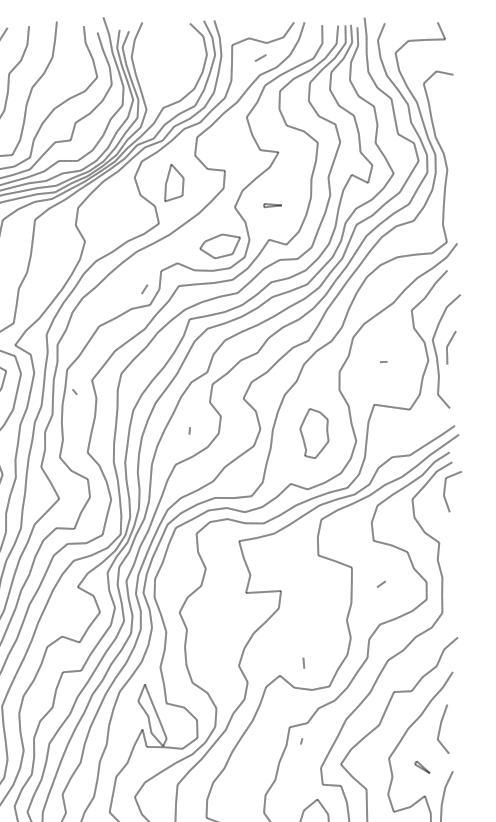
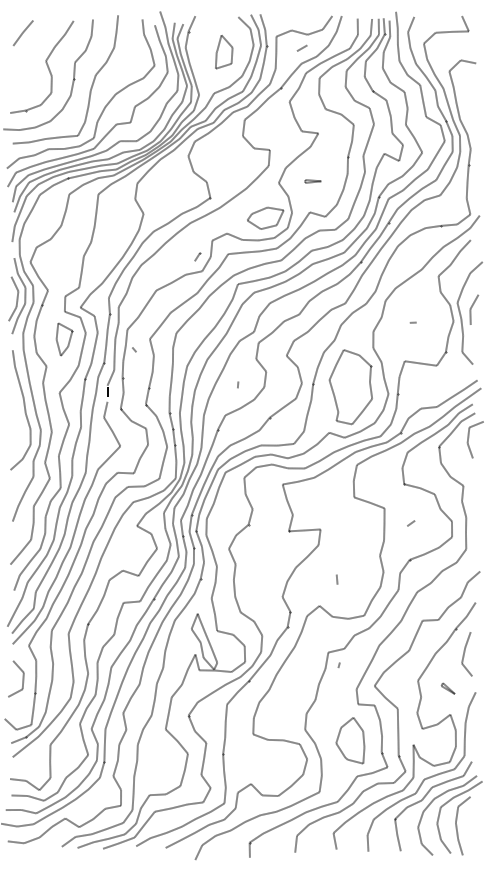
part: (174, 183) -> (224, 52), moved
part: (314, 433) -> (350, 387), size x1.67
line: (304, 663) -> (337, 579), moved

